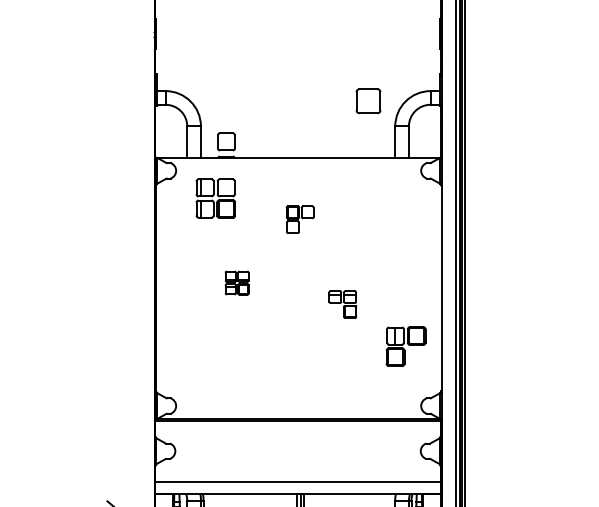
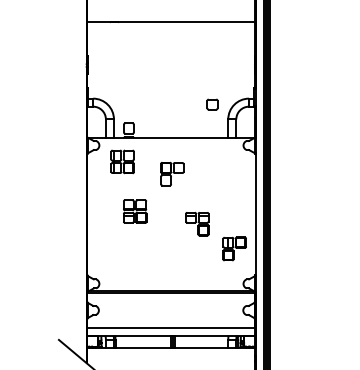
part: (368, 101) -> (212, 104), size x0.71
part: (300, 220) -> (172, 174), size x1.43
part: (237, 282) -> (135, 211), size x1.67
part: (342, 305) -> (197, 224), size x1.43

